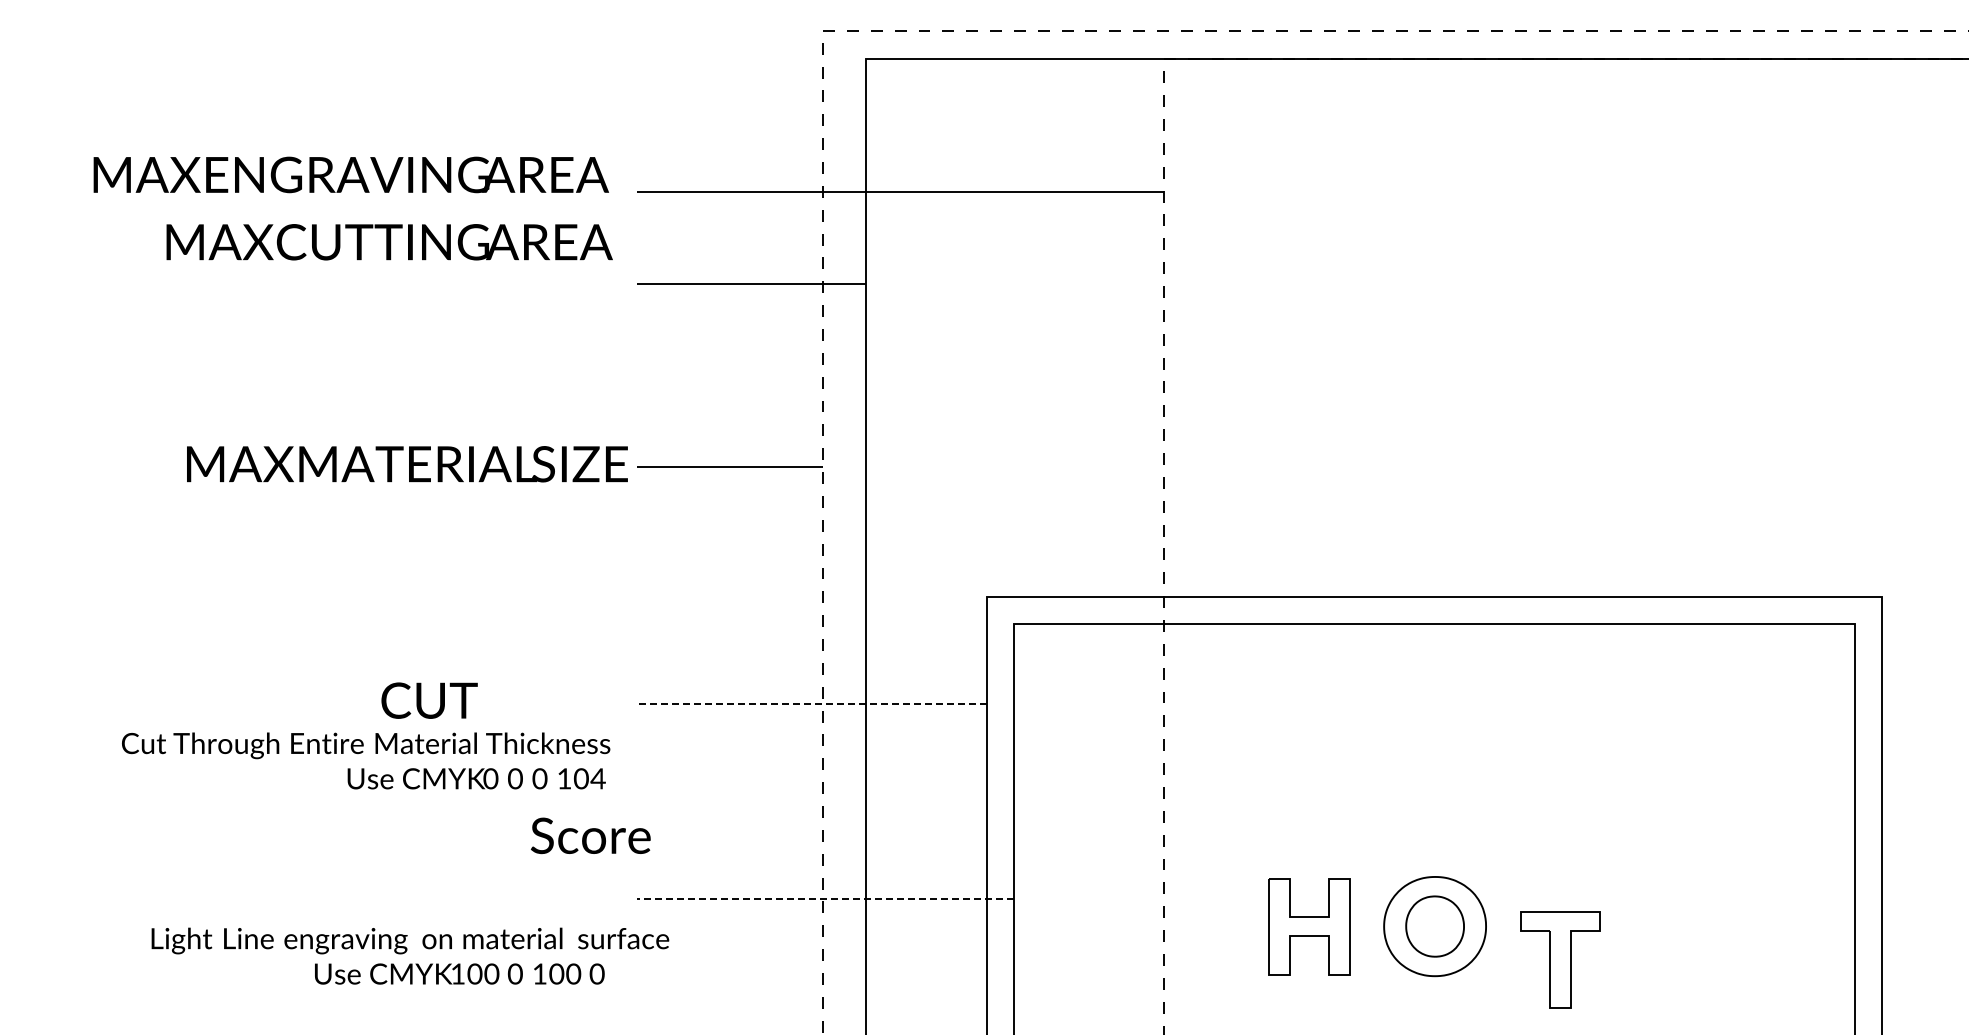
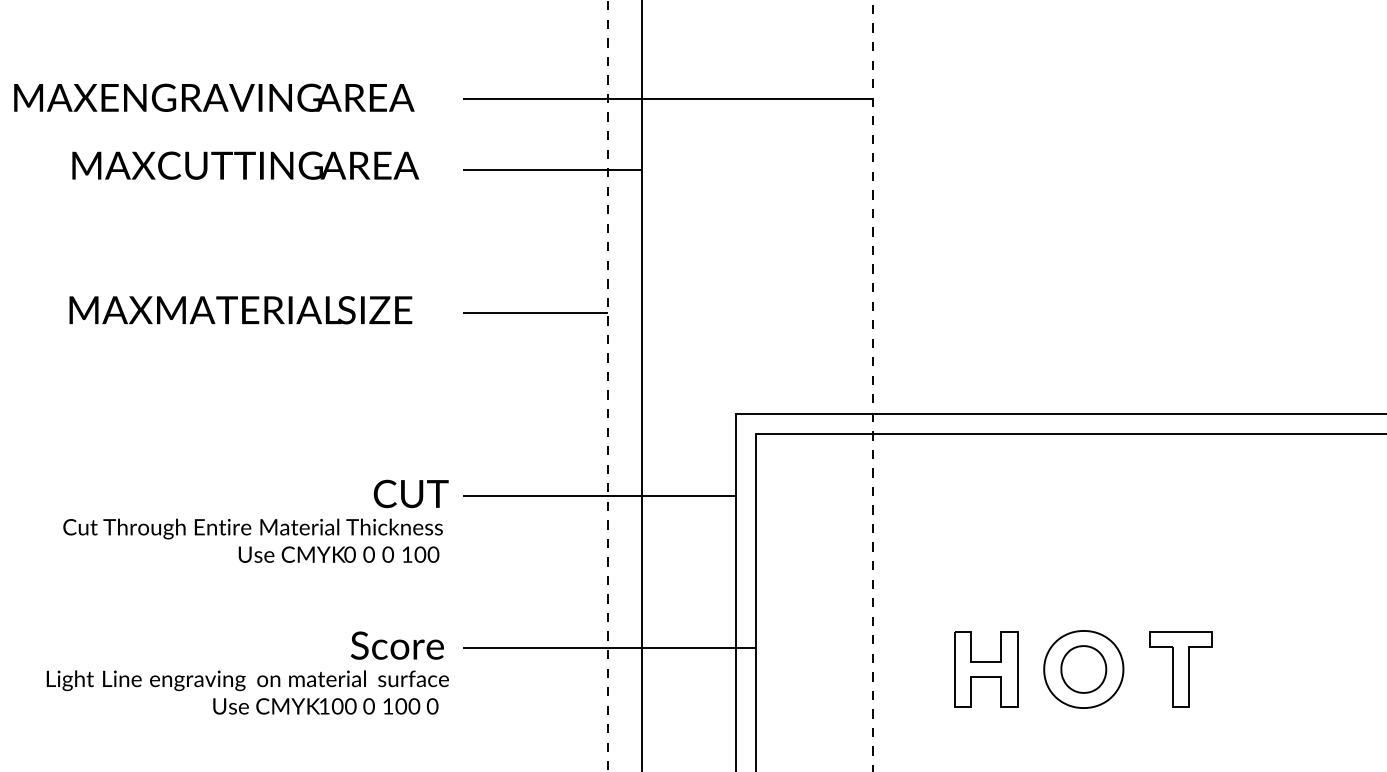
text: (350, 174) -> (213, 97), moved
text: (389, 242) -> (245, 165), moved
text: (407, 464) -> (240, 310), moved
text: (429, 700) -> (411, 493), moved
line: (811, 703) -> (599, 496), dashed -> solid
text: (597, 778) -> (432, 554), 104 -> 100
text: (590, 835) -> (397, 645), moved
line: (824, 899) -> (609, 648), dashed -> solid
text: (410, 940) -> (247, 680), moved
part: (1560, 959) -> (1181, 669), moved

